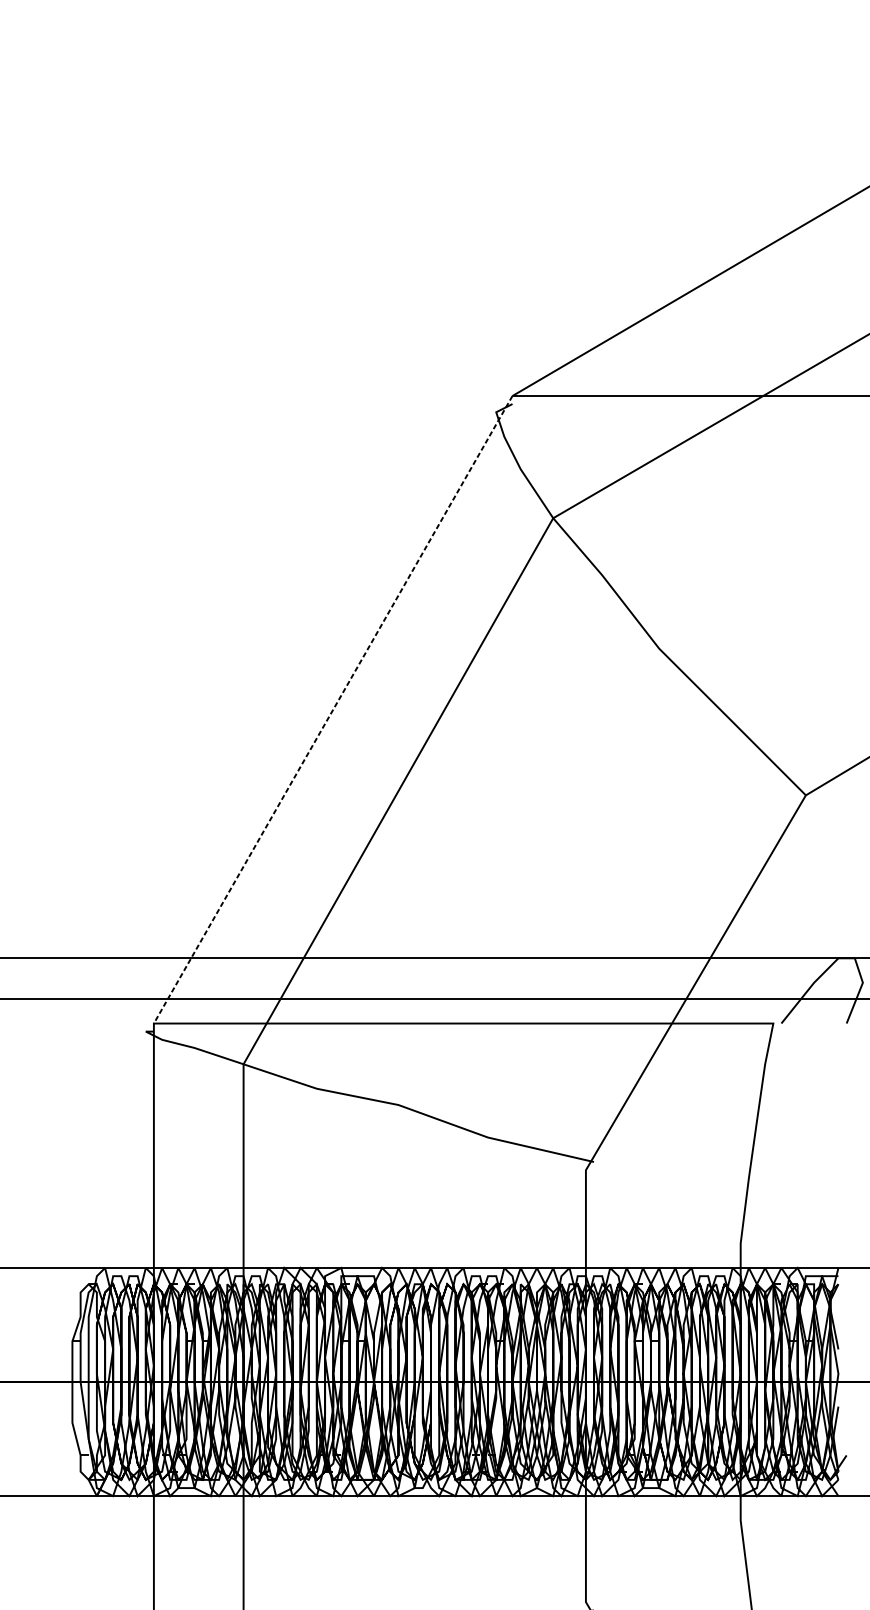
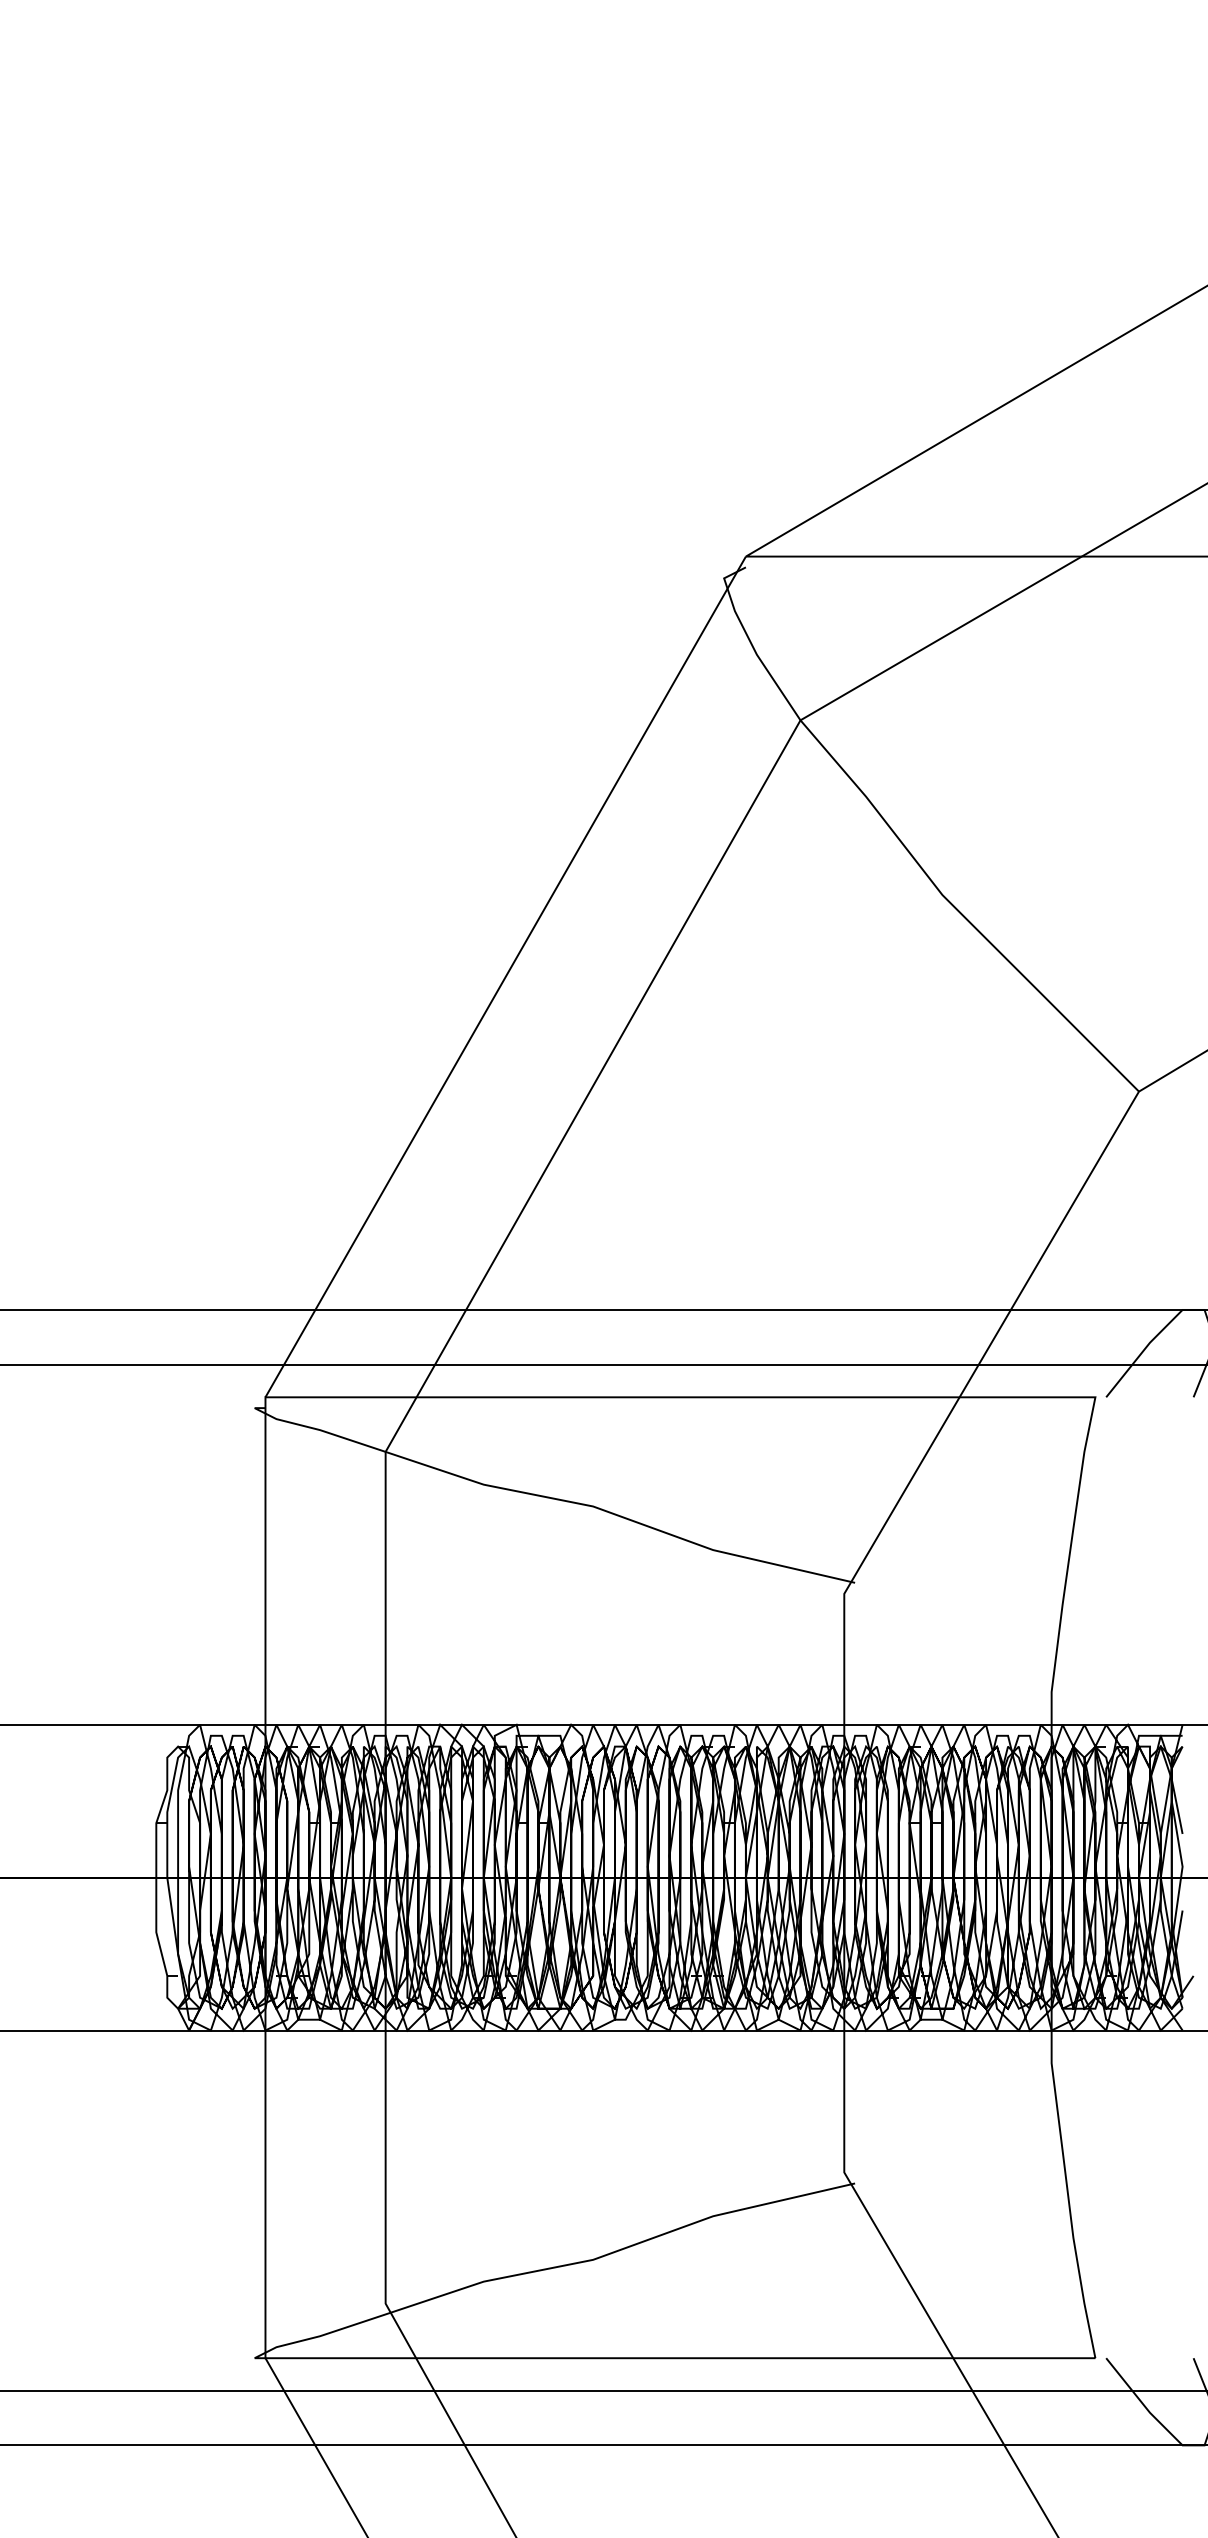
line: (333, 710) -> (505, 977), dashed -> solid

